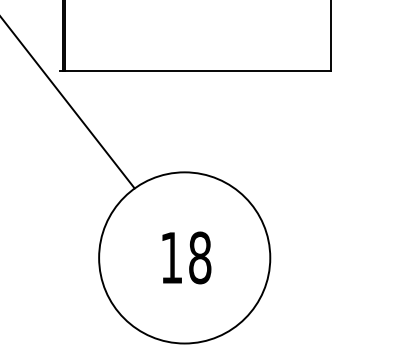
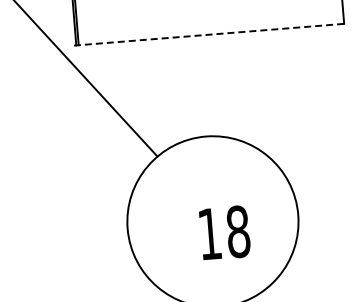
line: (195, 71) -> (208, 35), solid -> dashed
text: (186, 257) -> (224, 232), moved

